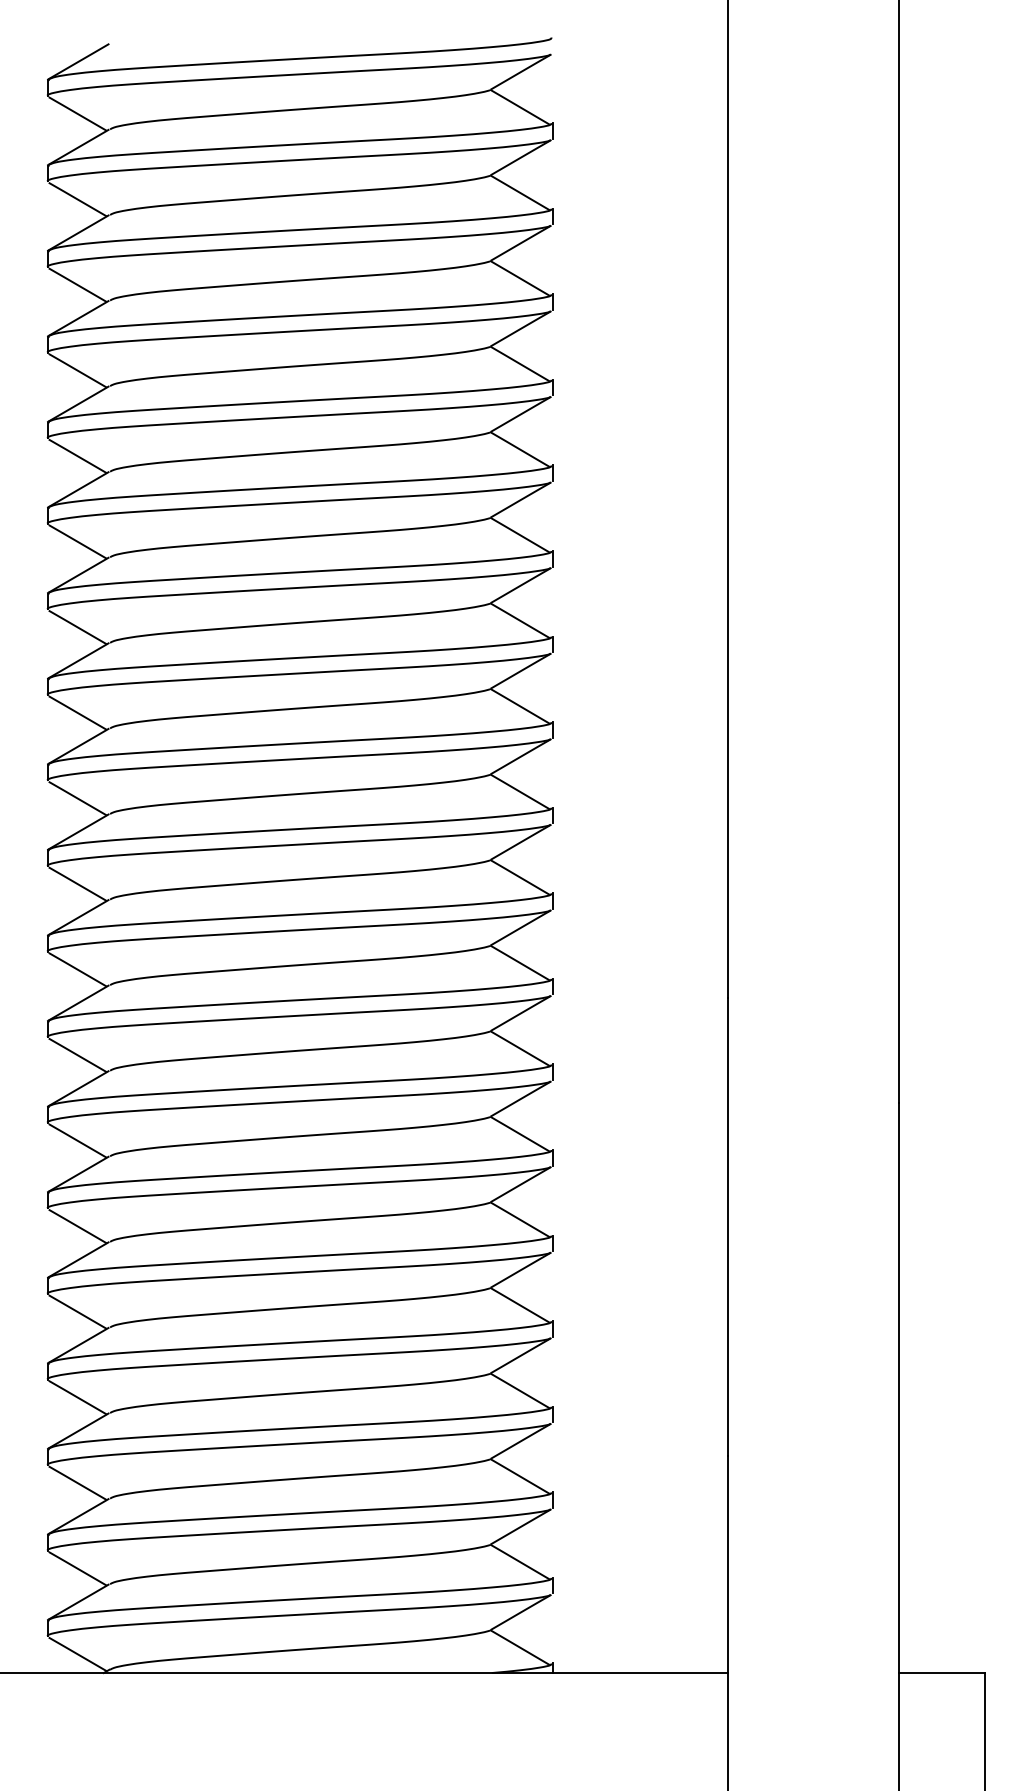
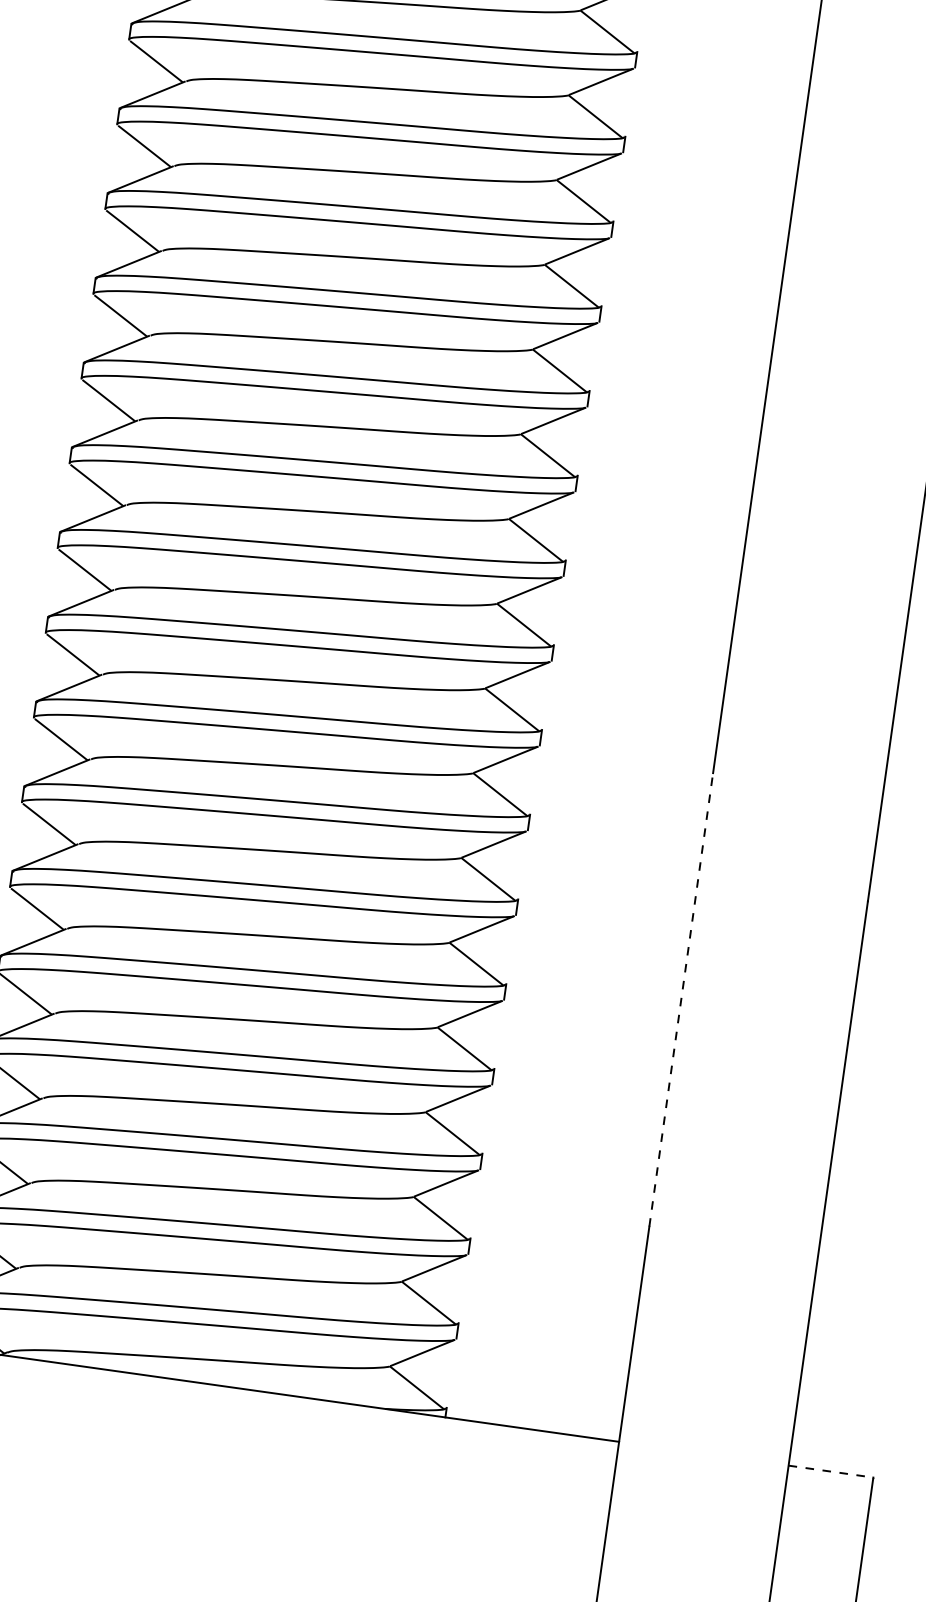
line: (727, 1226) -> (680, 999), solid -> dashed
line: (941, 1673) -> (830, 1471), solid -> dashed

